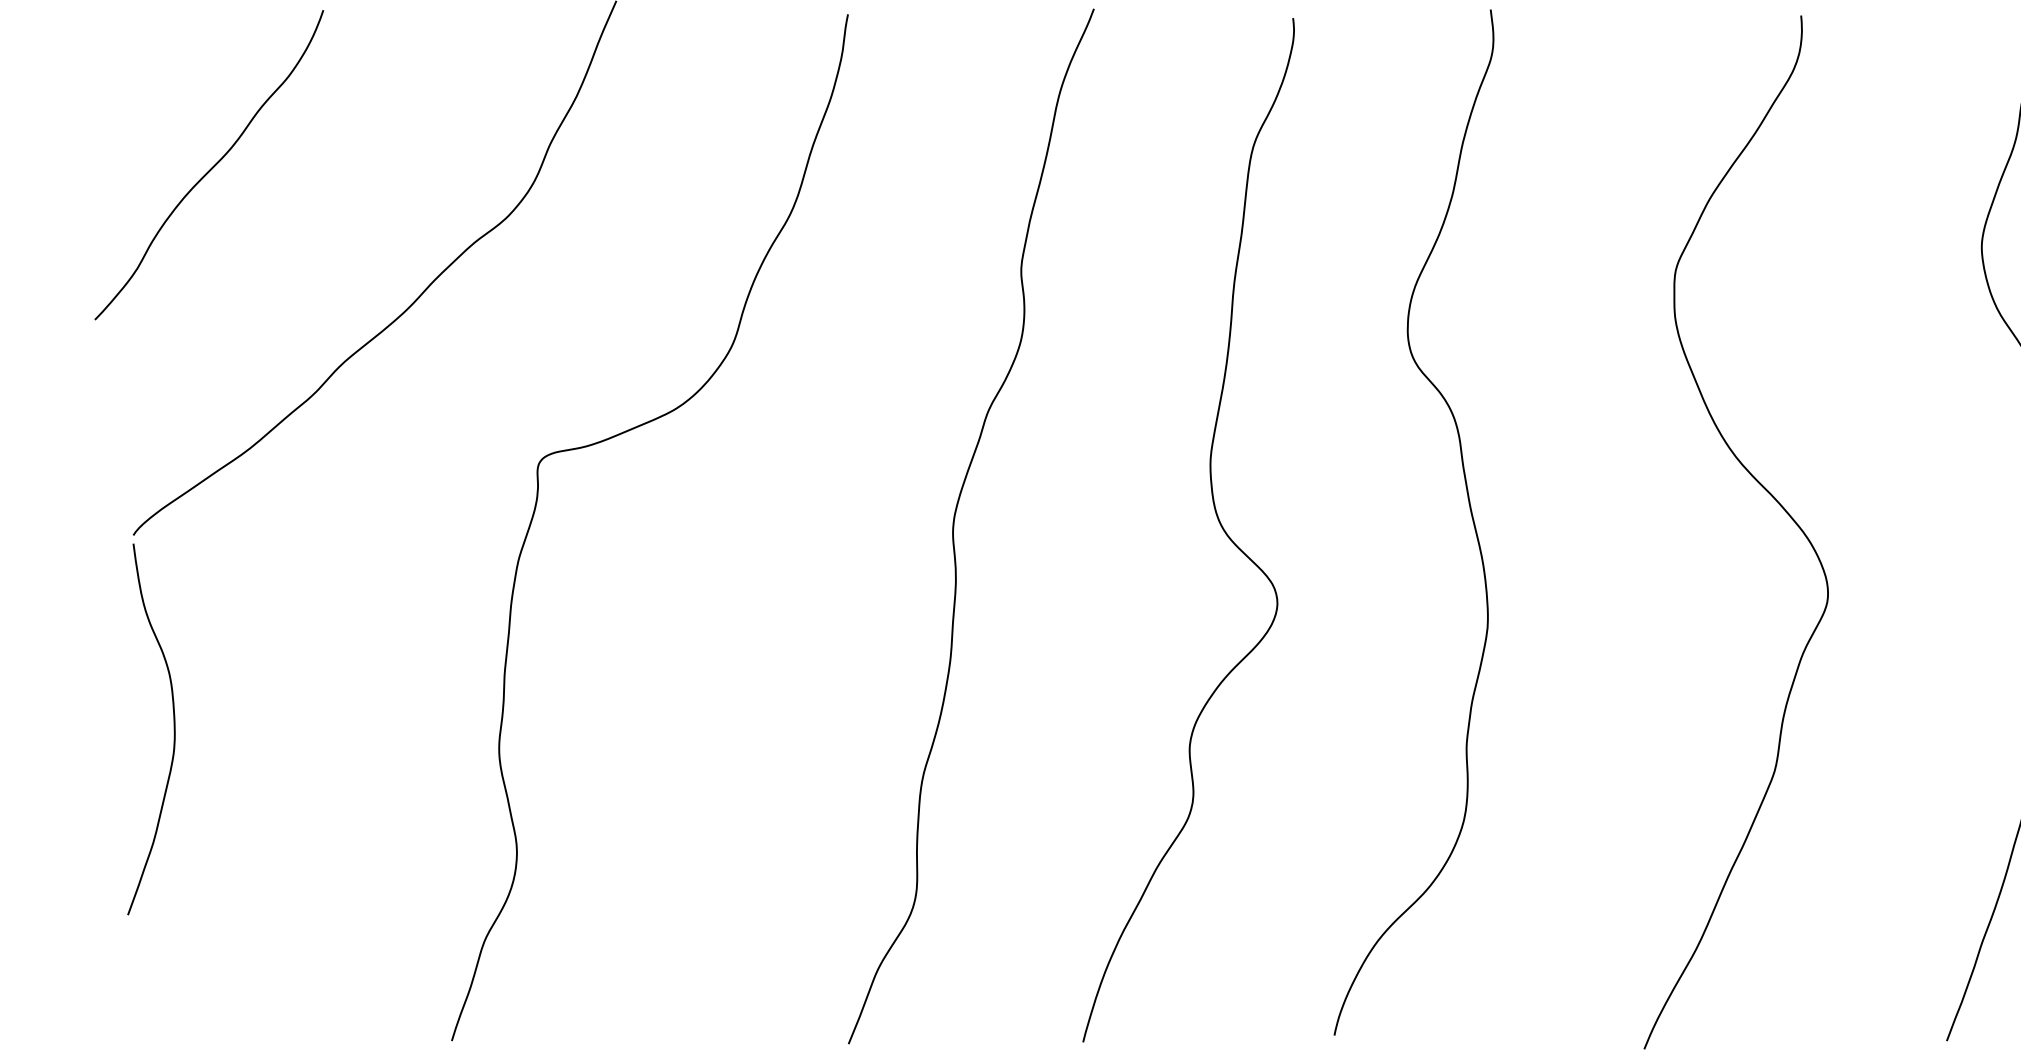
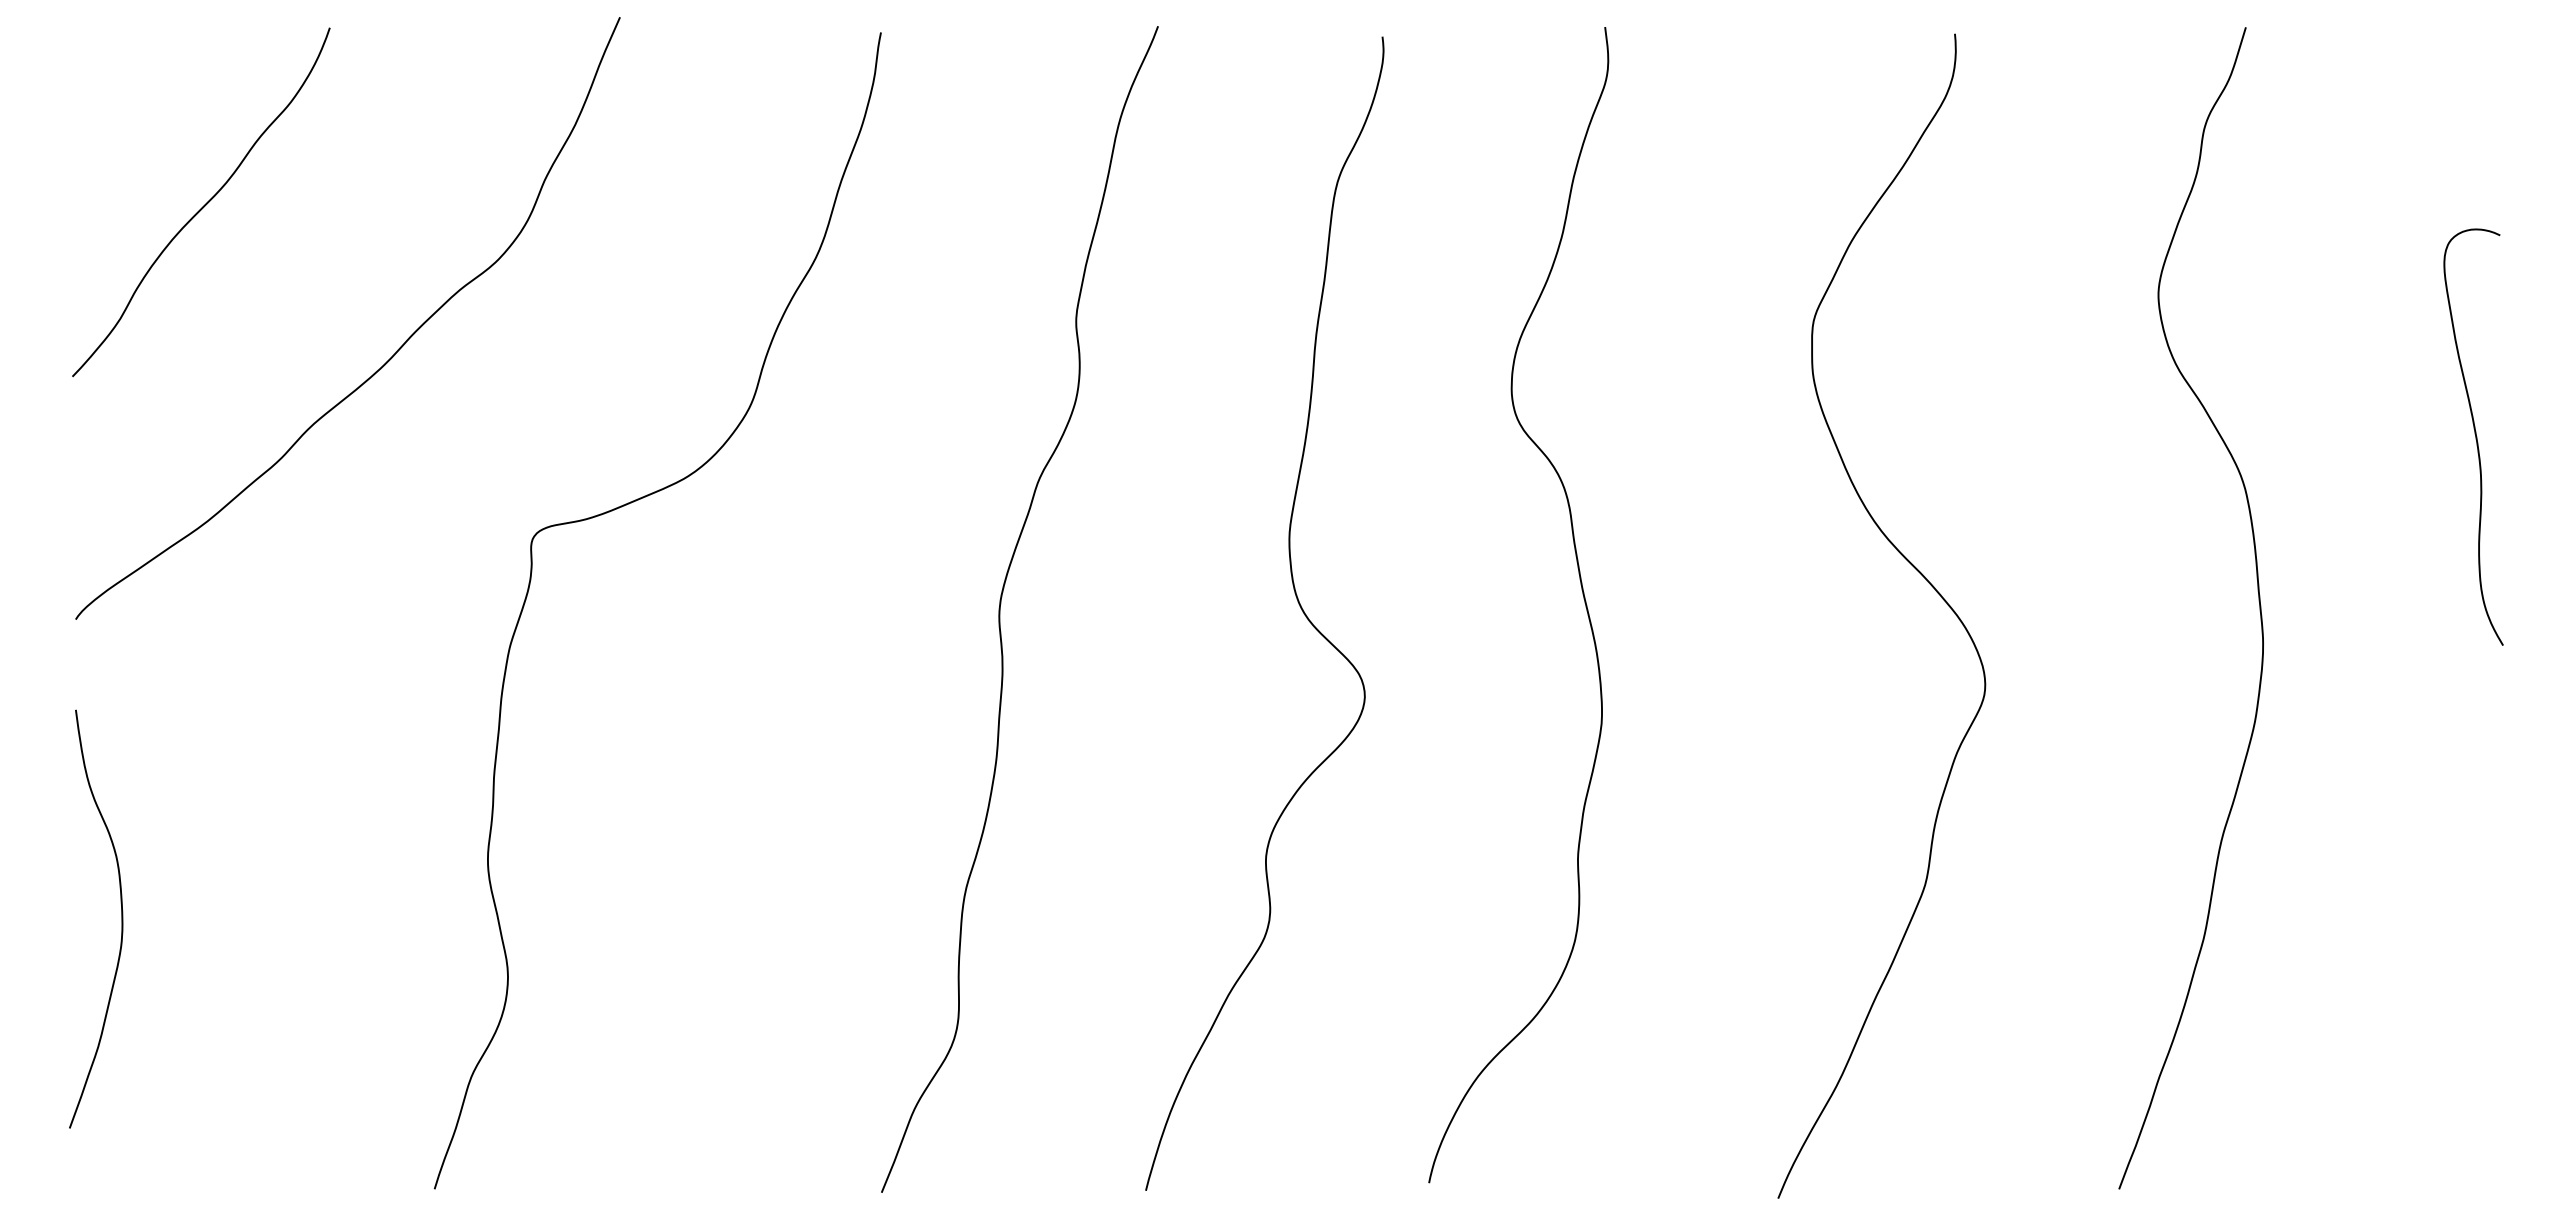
curve: (212, 167) -> (204, 204), moved
curve: (173, 728) -> (121, 918), moved

